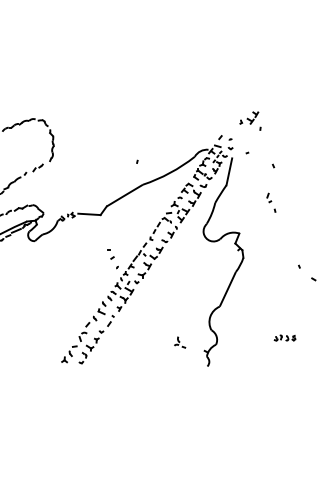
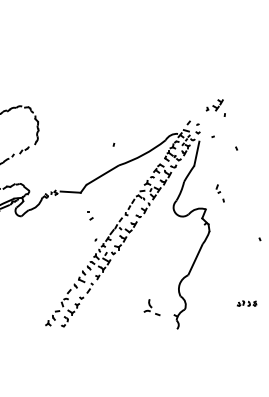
part: (271, 202) -> (220, 193), moved
part: (110, 254) -> (89, 215), moved
part: (180, 342) -> (152, 307), size x1.6

